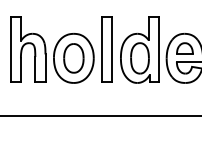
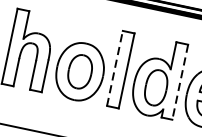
line: (102, 49) -> (115, 68), solid -> dashed
line: (159, 49) -> (180, 82), solid -> dashed

